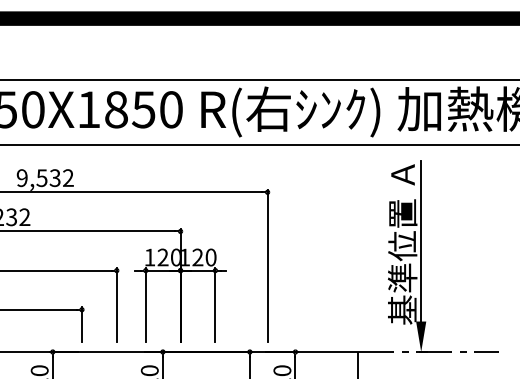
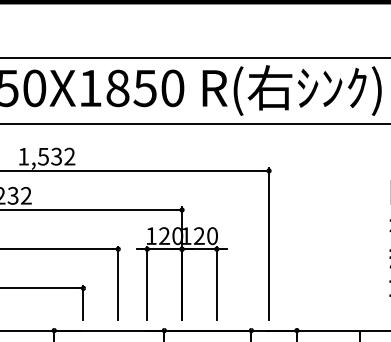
text: (21, 178) -> (22, 157), 9,532 -> 1,532

